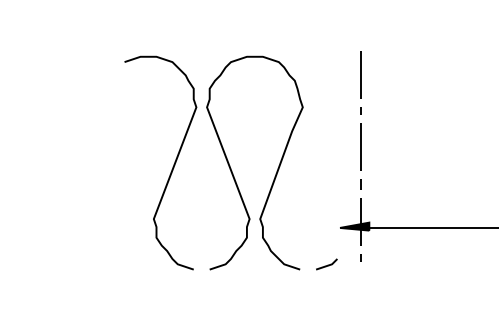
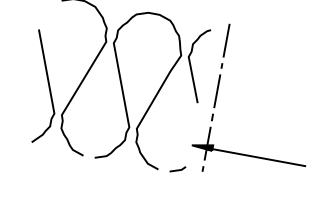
curve: (319, 119) -> (191, 66), added
curve: (127, 181) -> (48, 85), added

